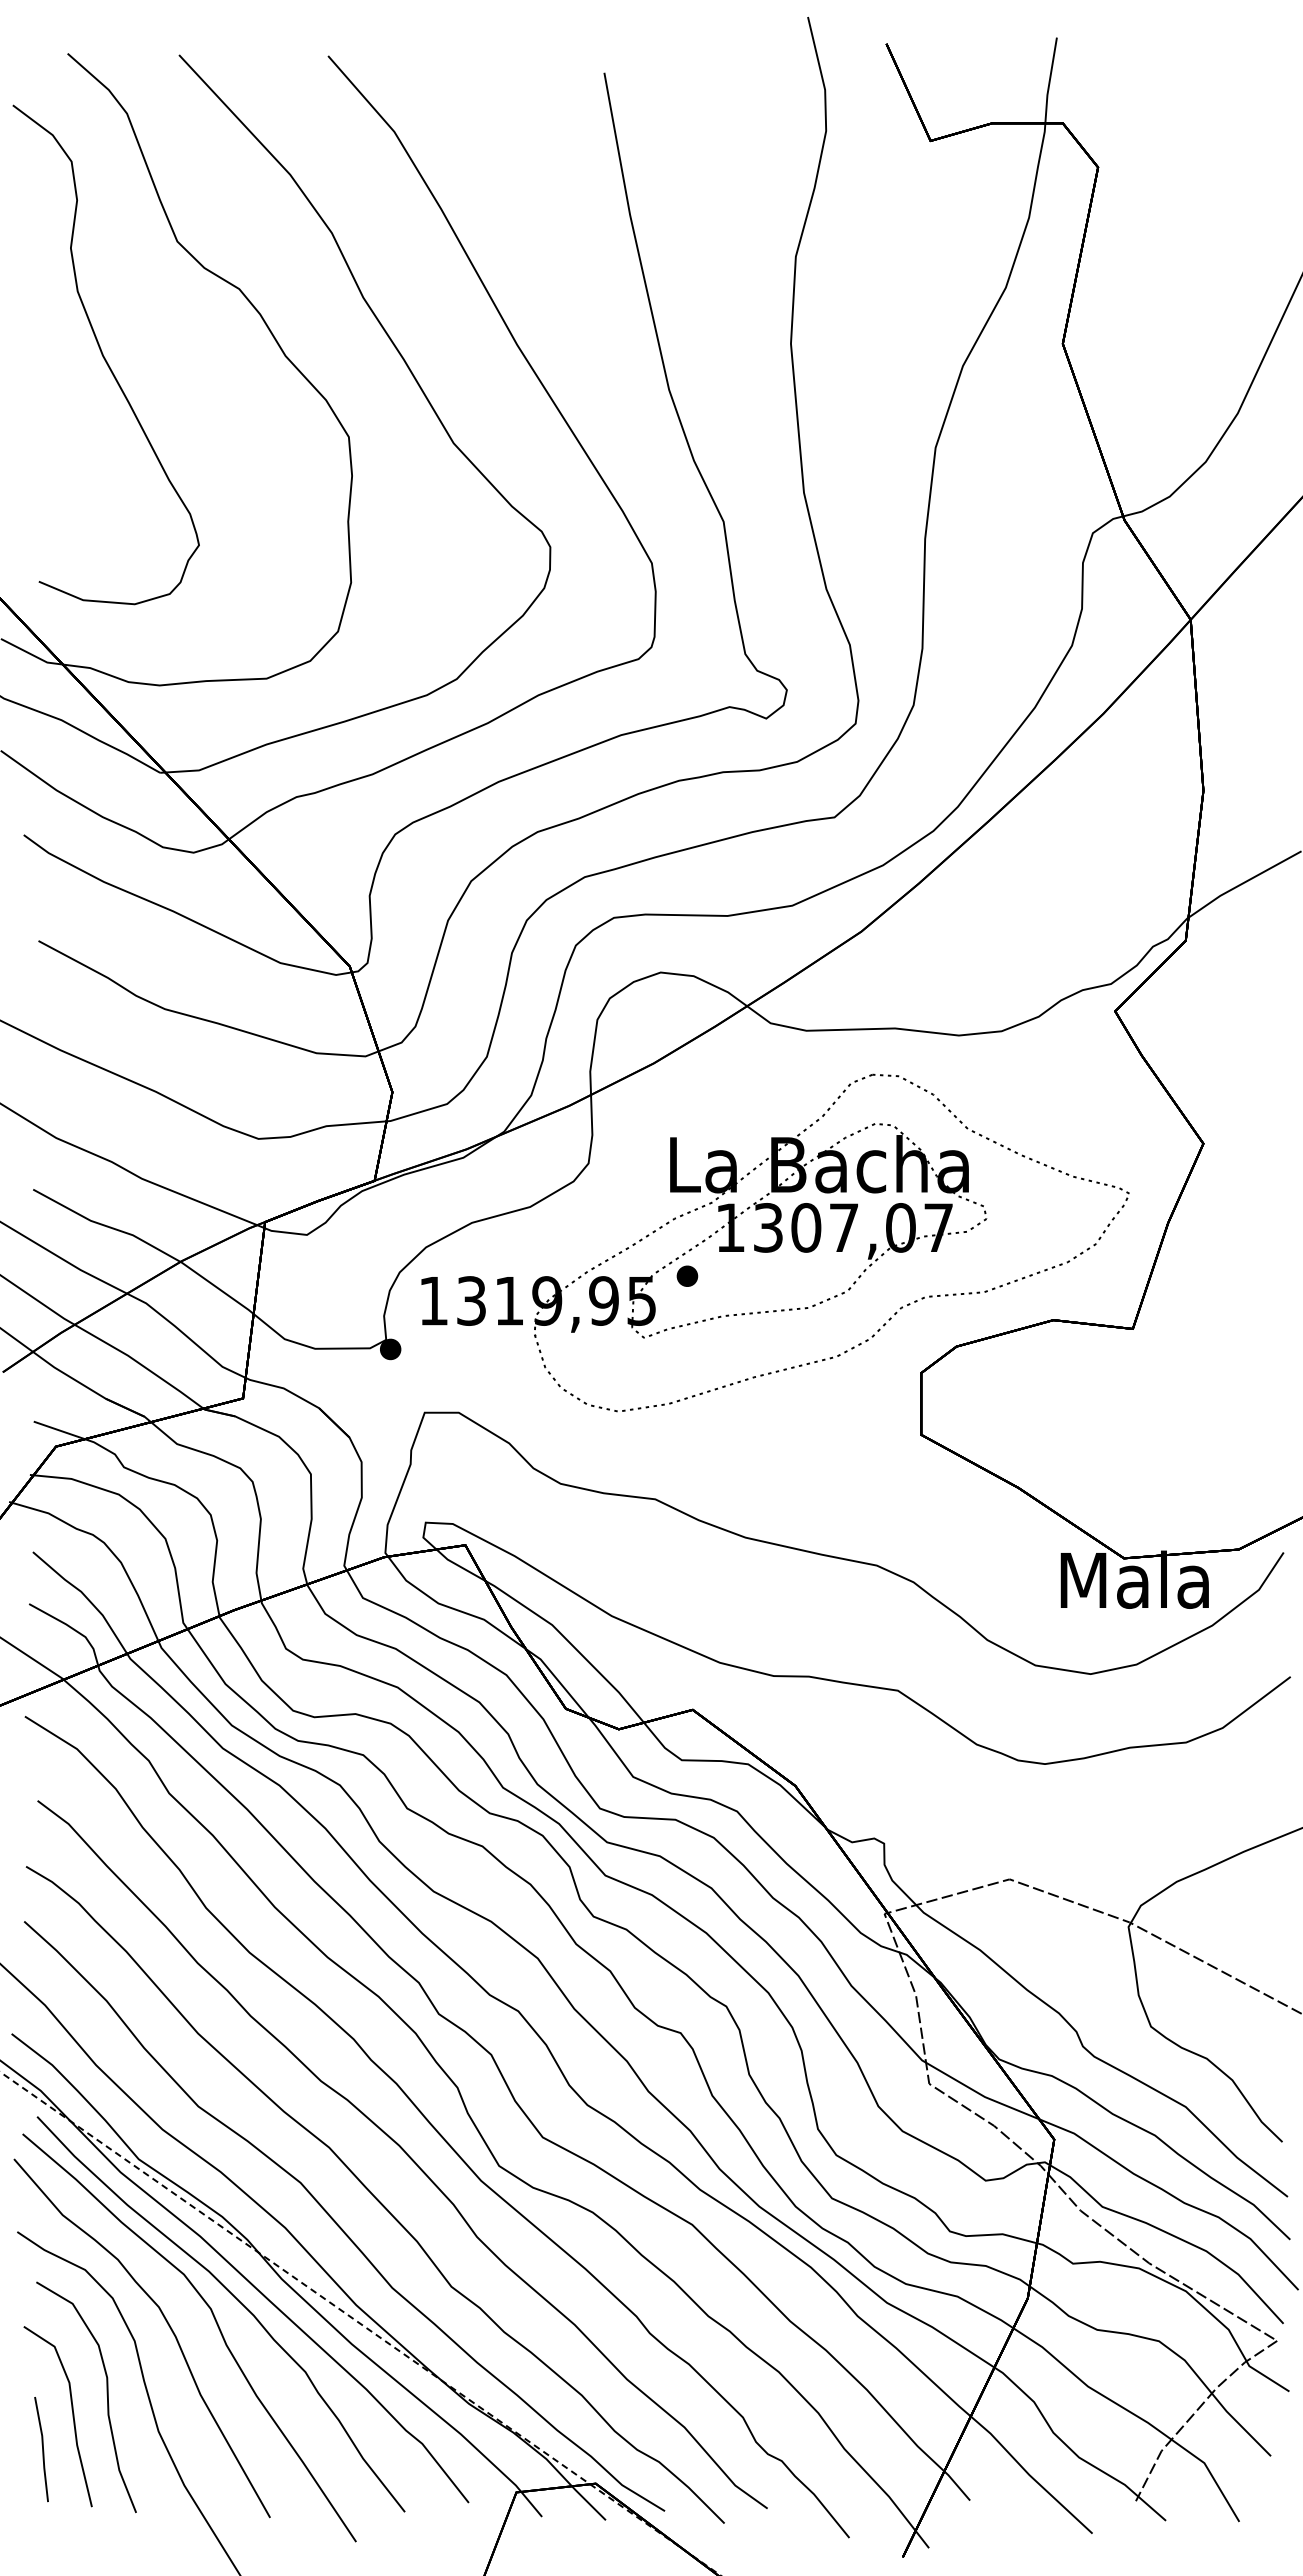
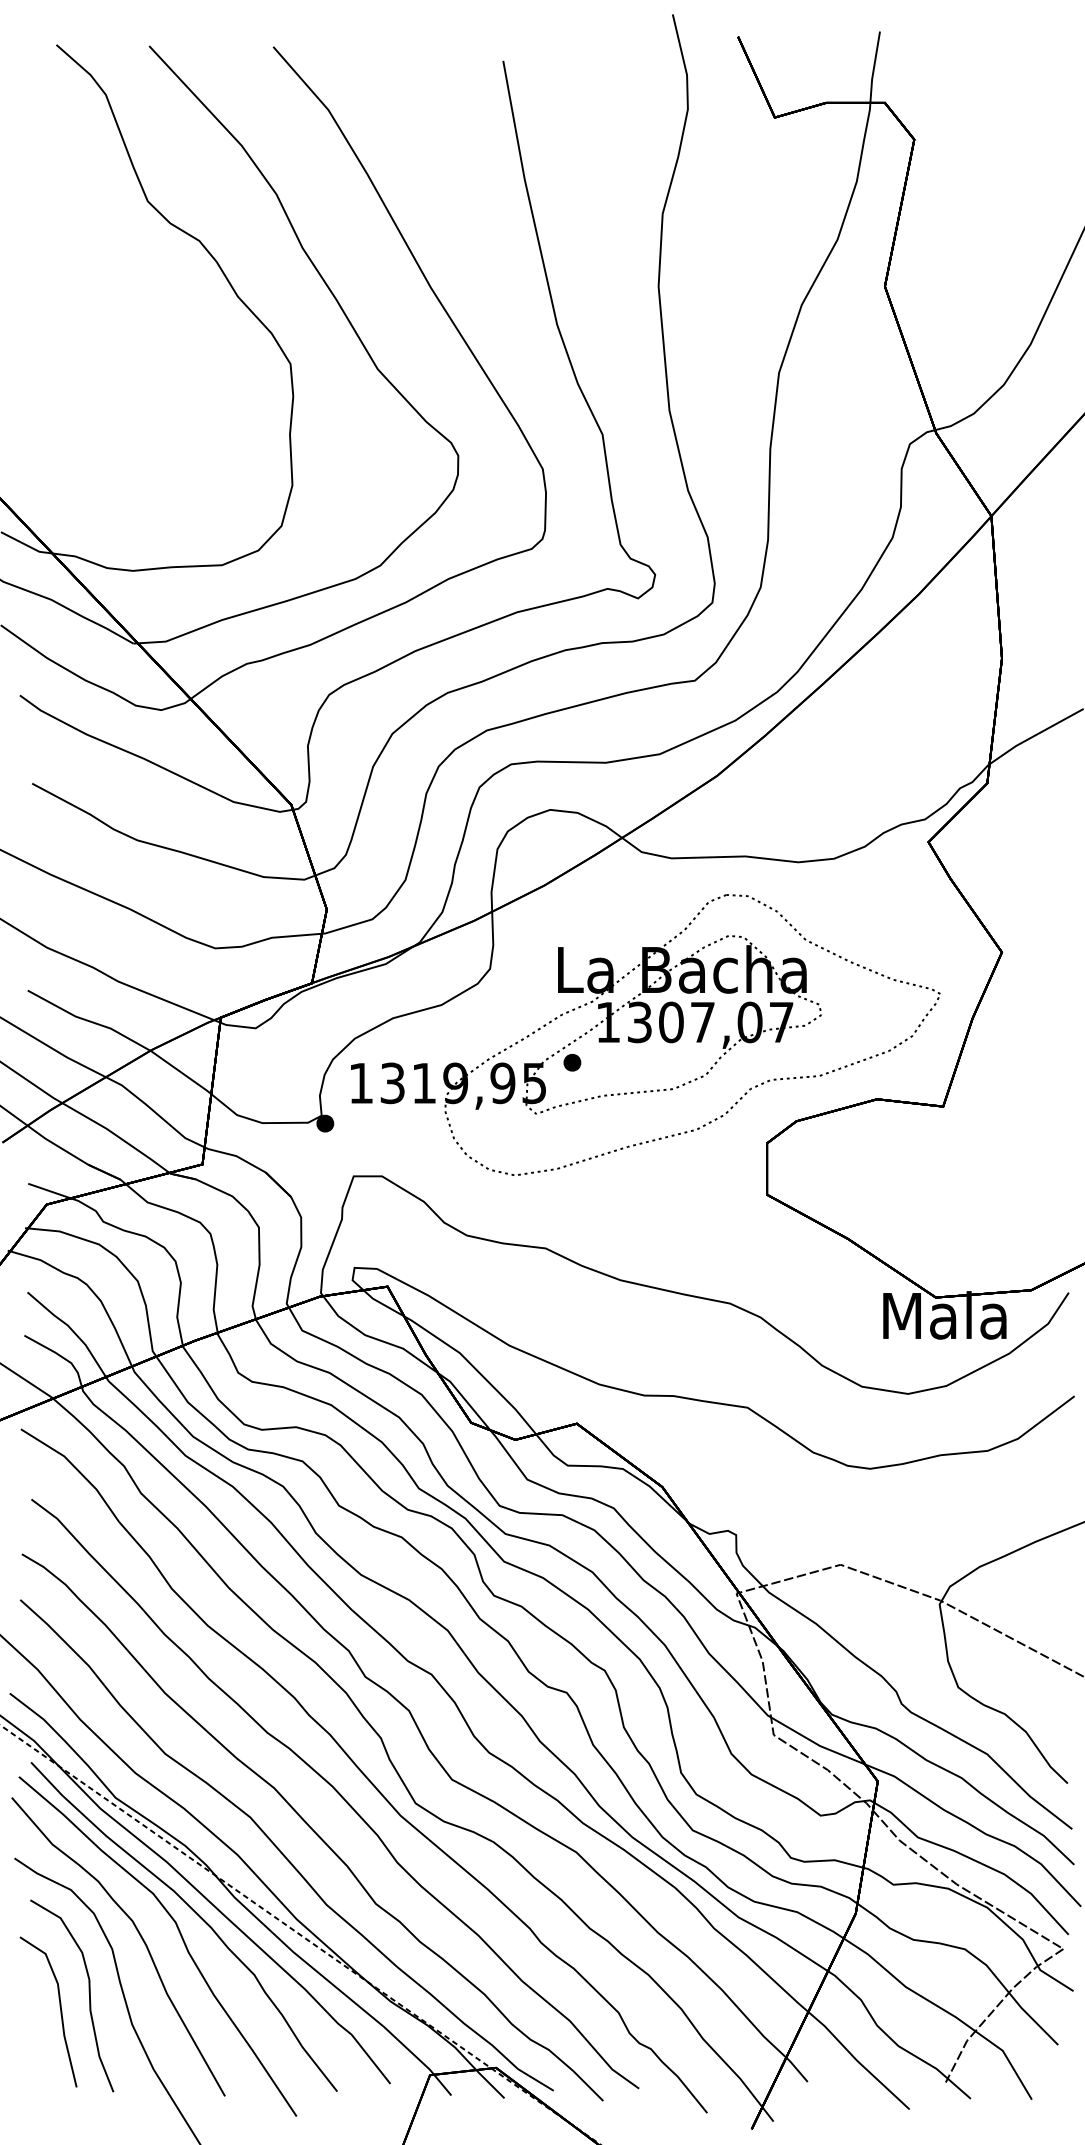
curve: (103, 354) -> (86, 295), removed
line: (42, 2449) -> (35, 2039), removed

